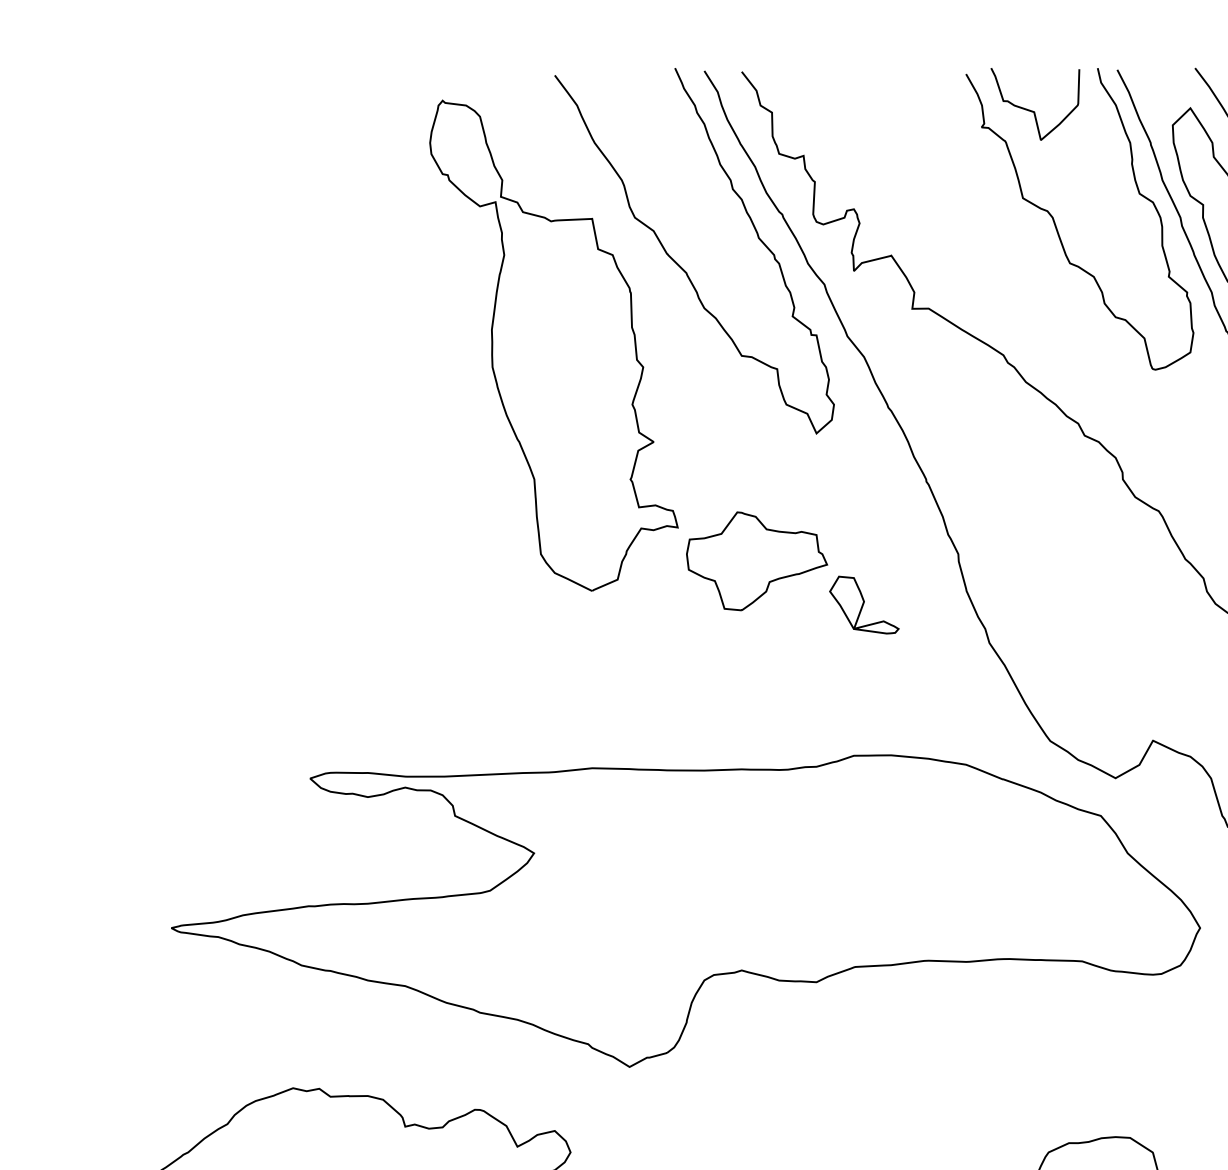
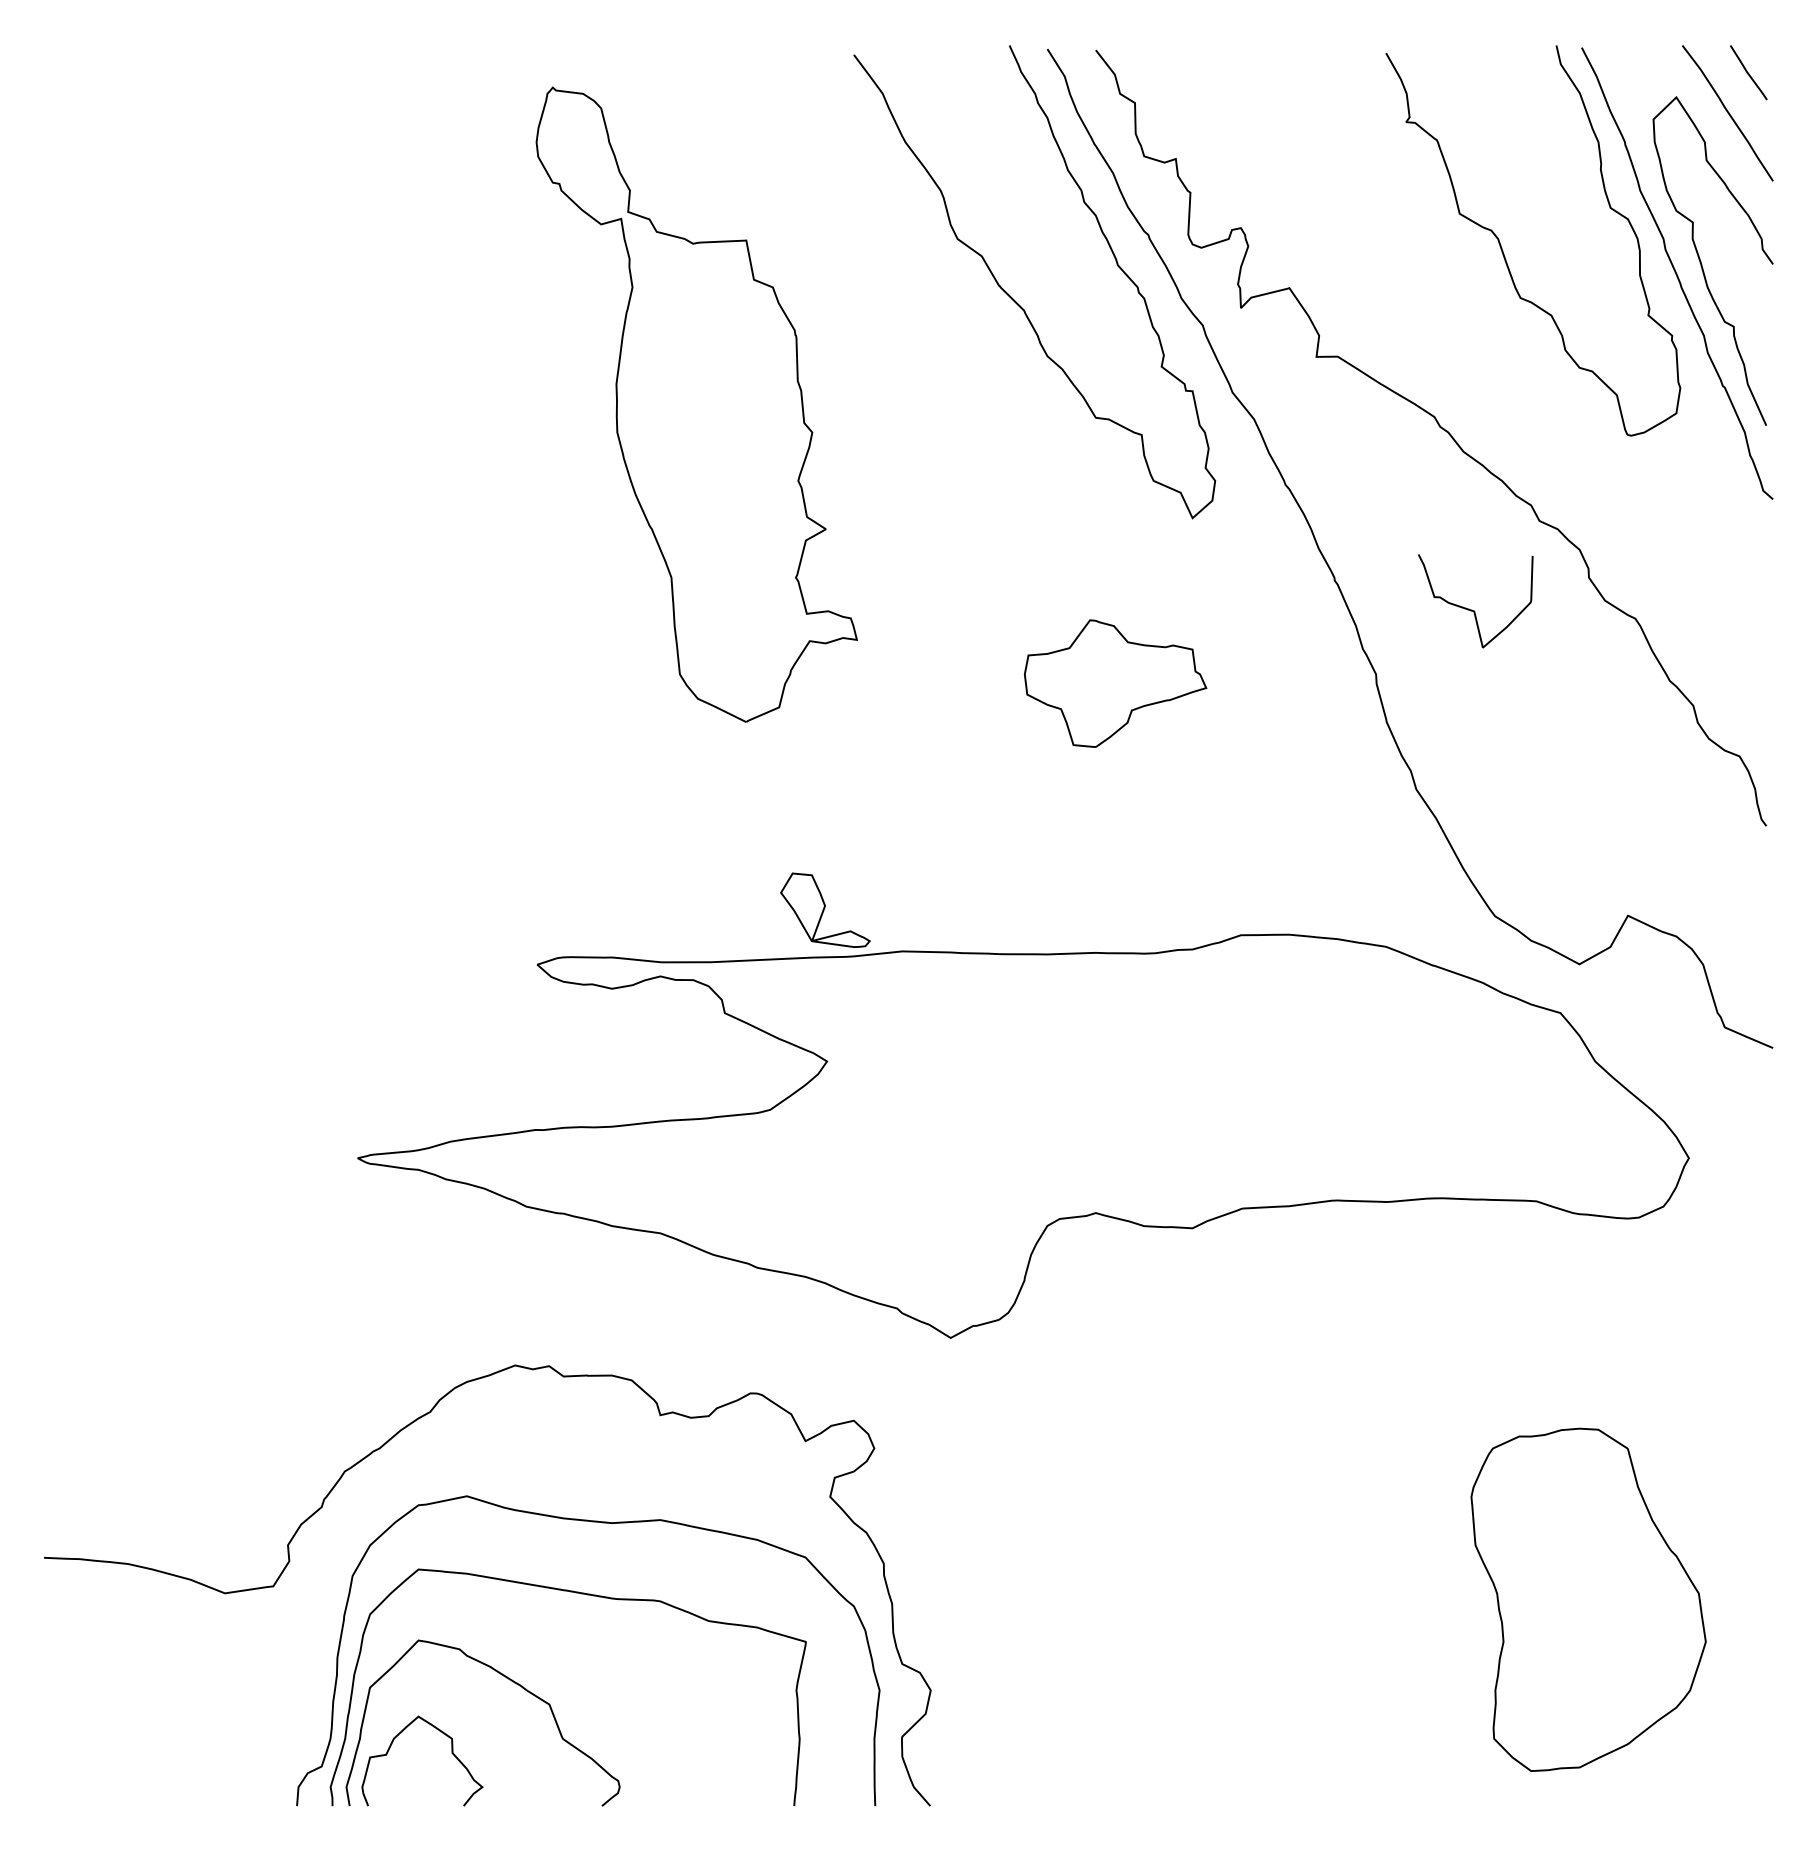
curve: (1032, 110) -> (1472, 609), moved
part: (553, 345) -> (696, 404), moved
part: (864, 604) -> (825, 909), moved

